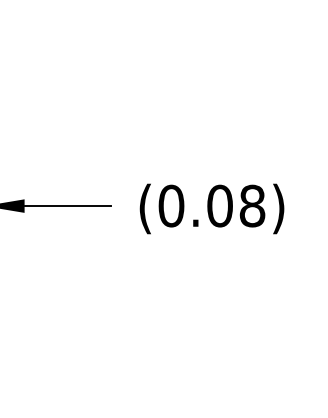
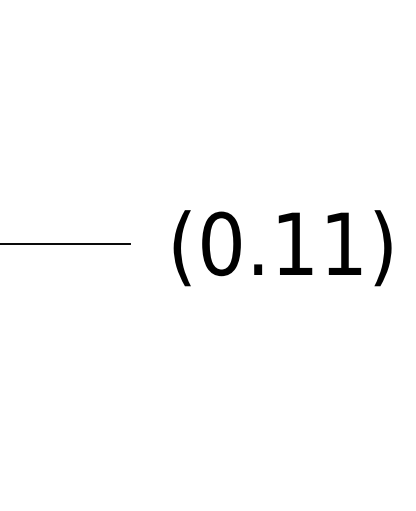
text: (236, 205) -> (319, 242), (0.08) -> (0.11)

